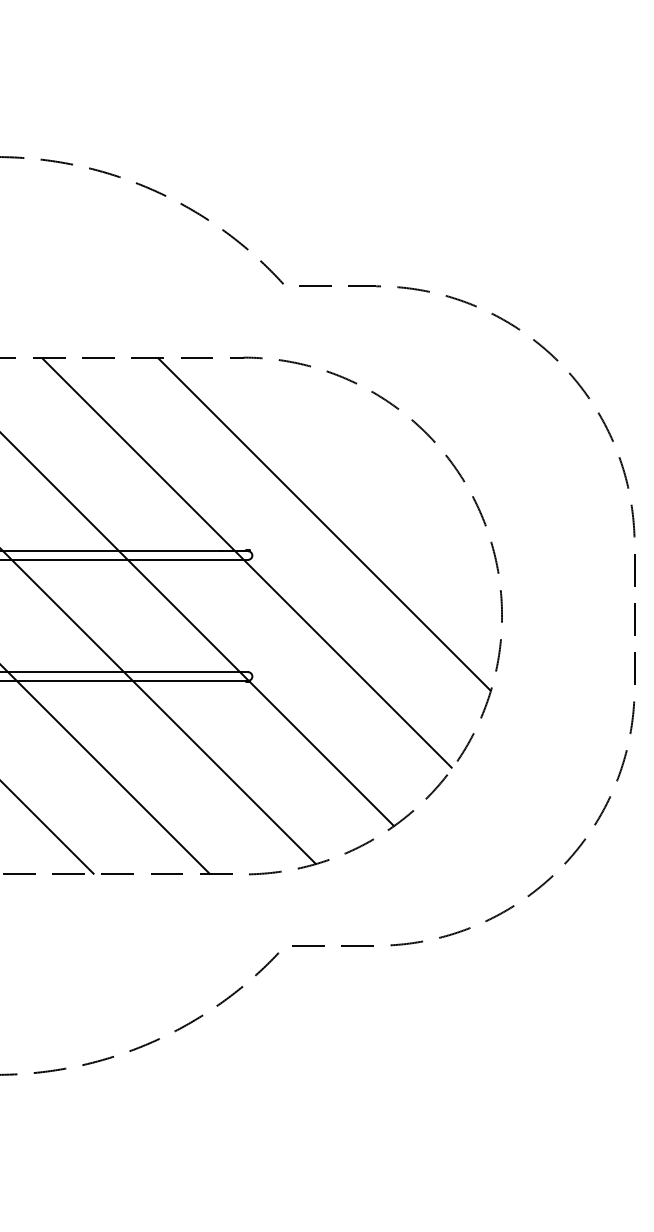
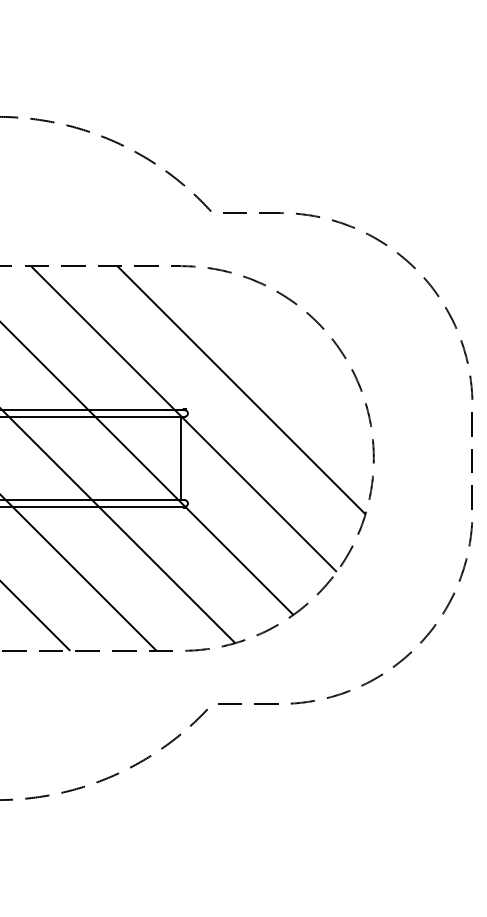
line: (243, 615) -> (181, 458), added

